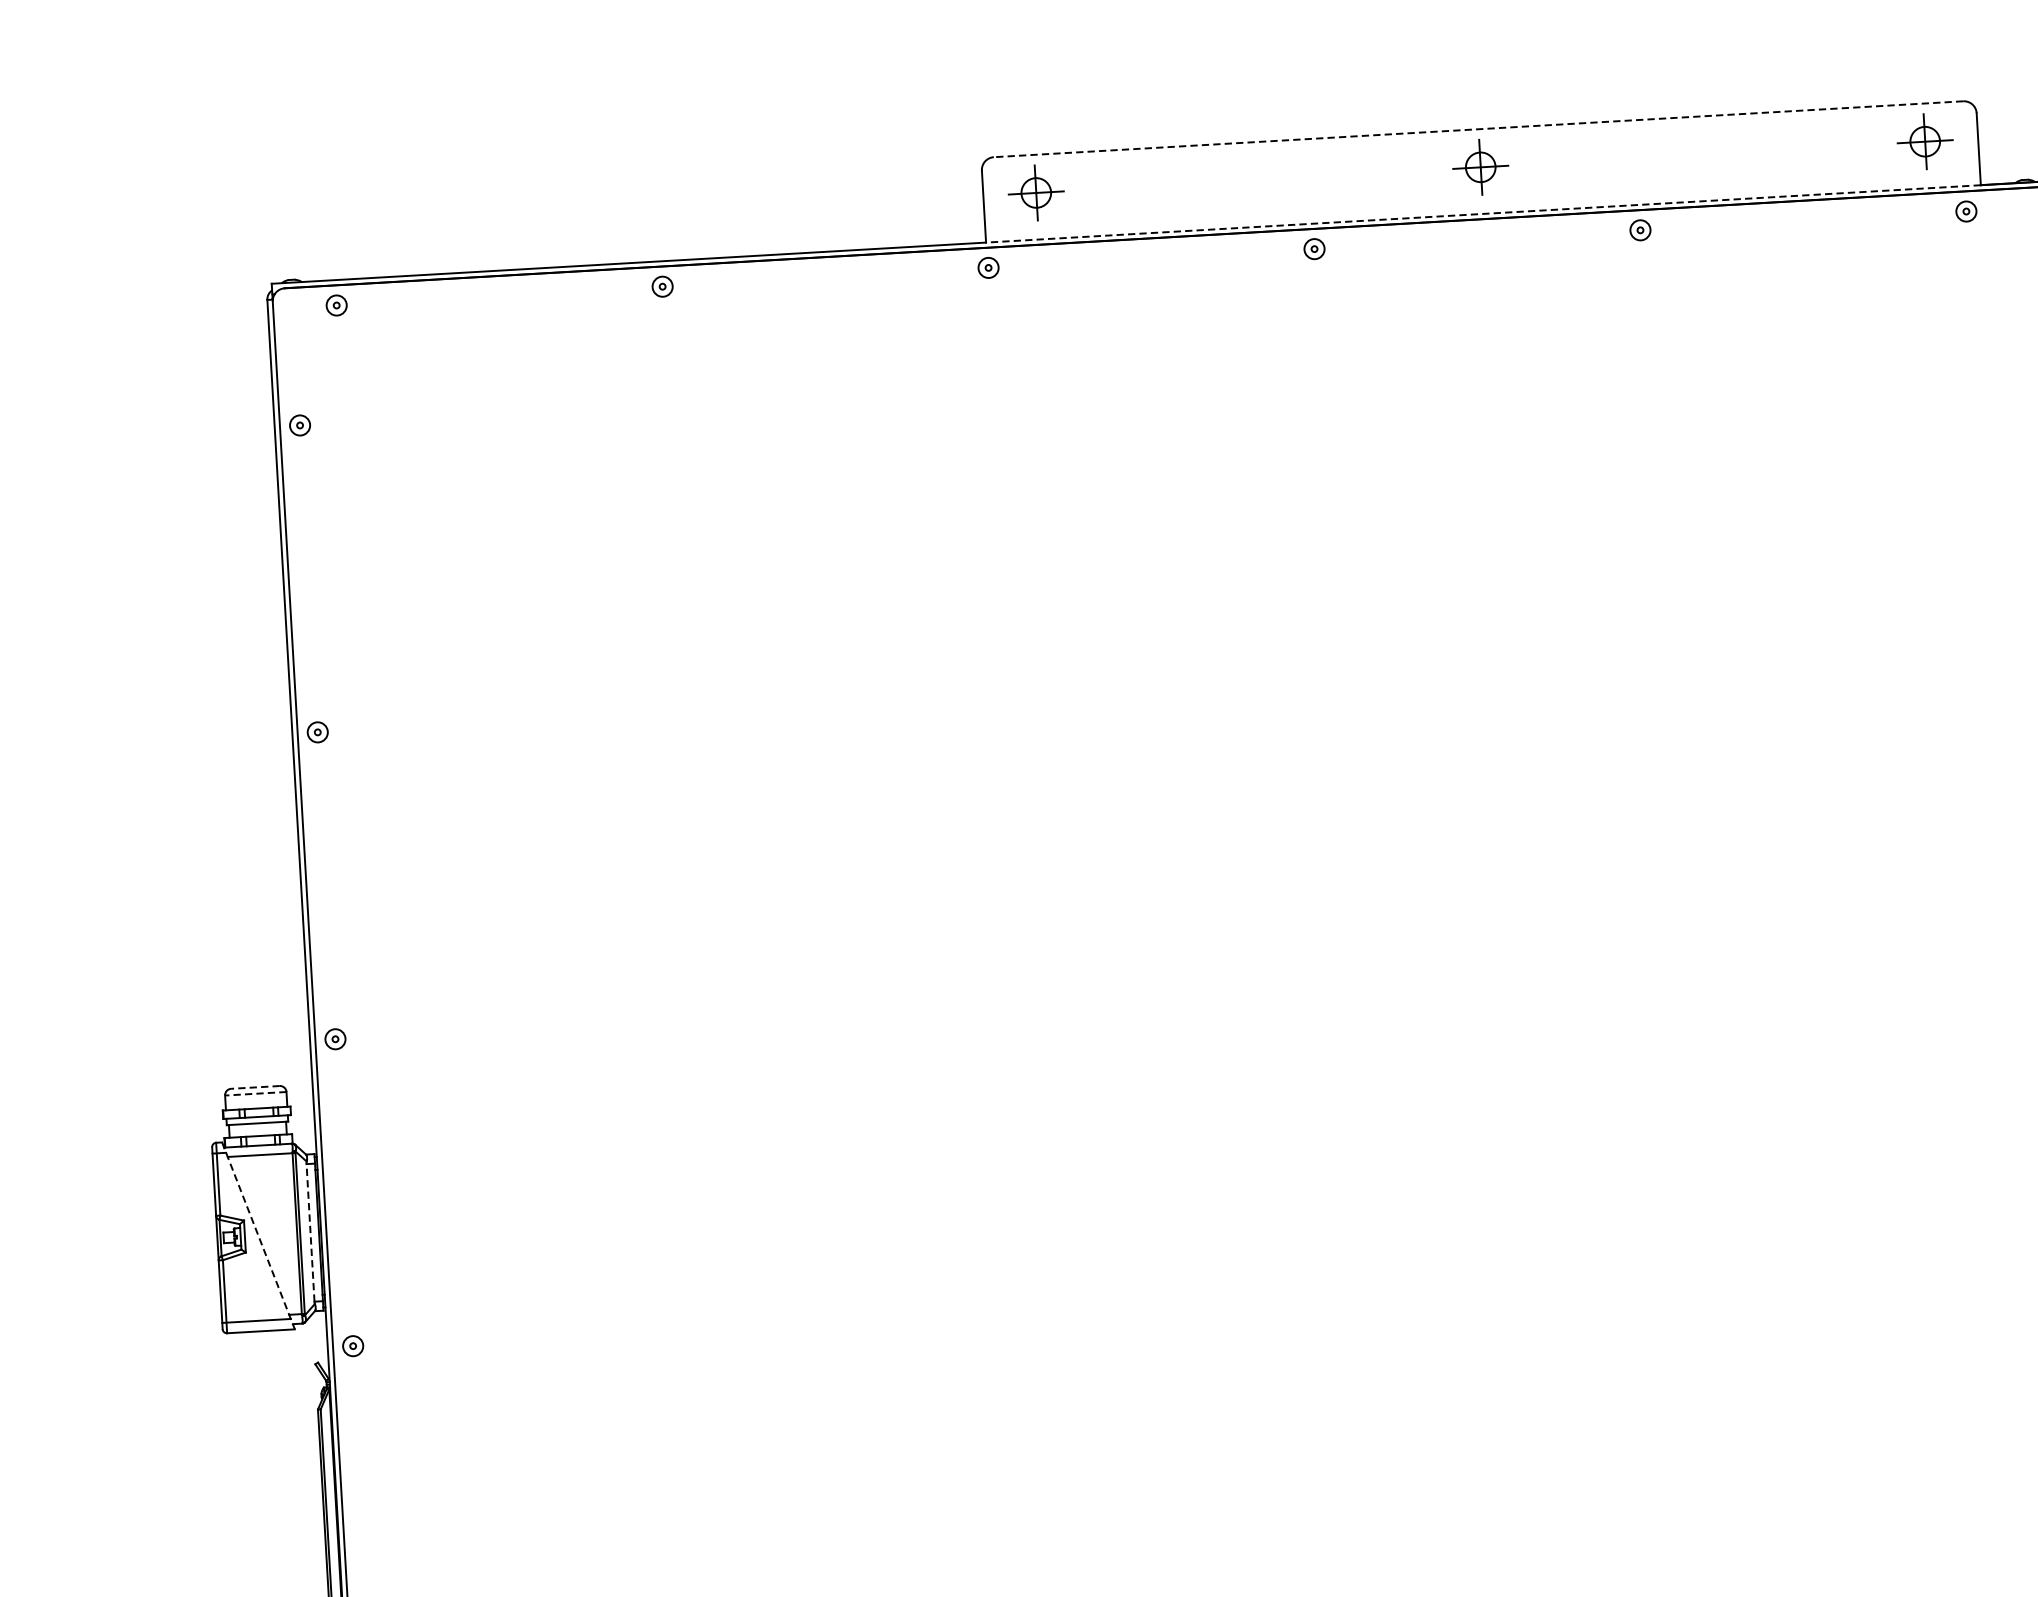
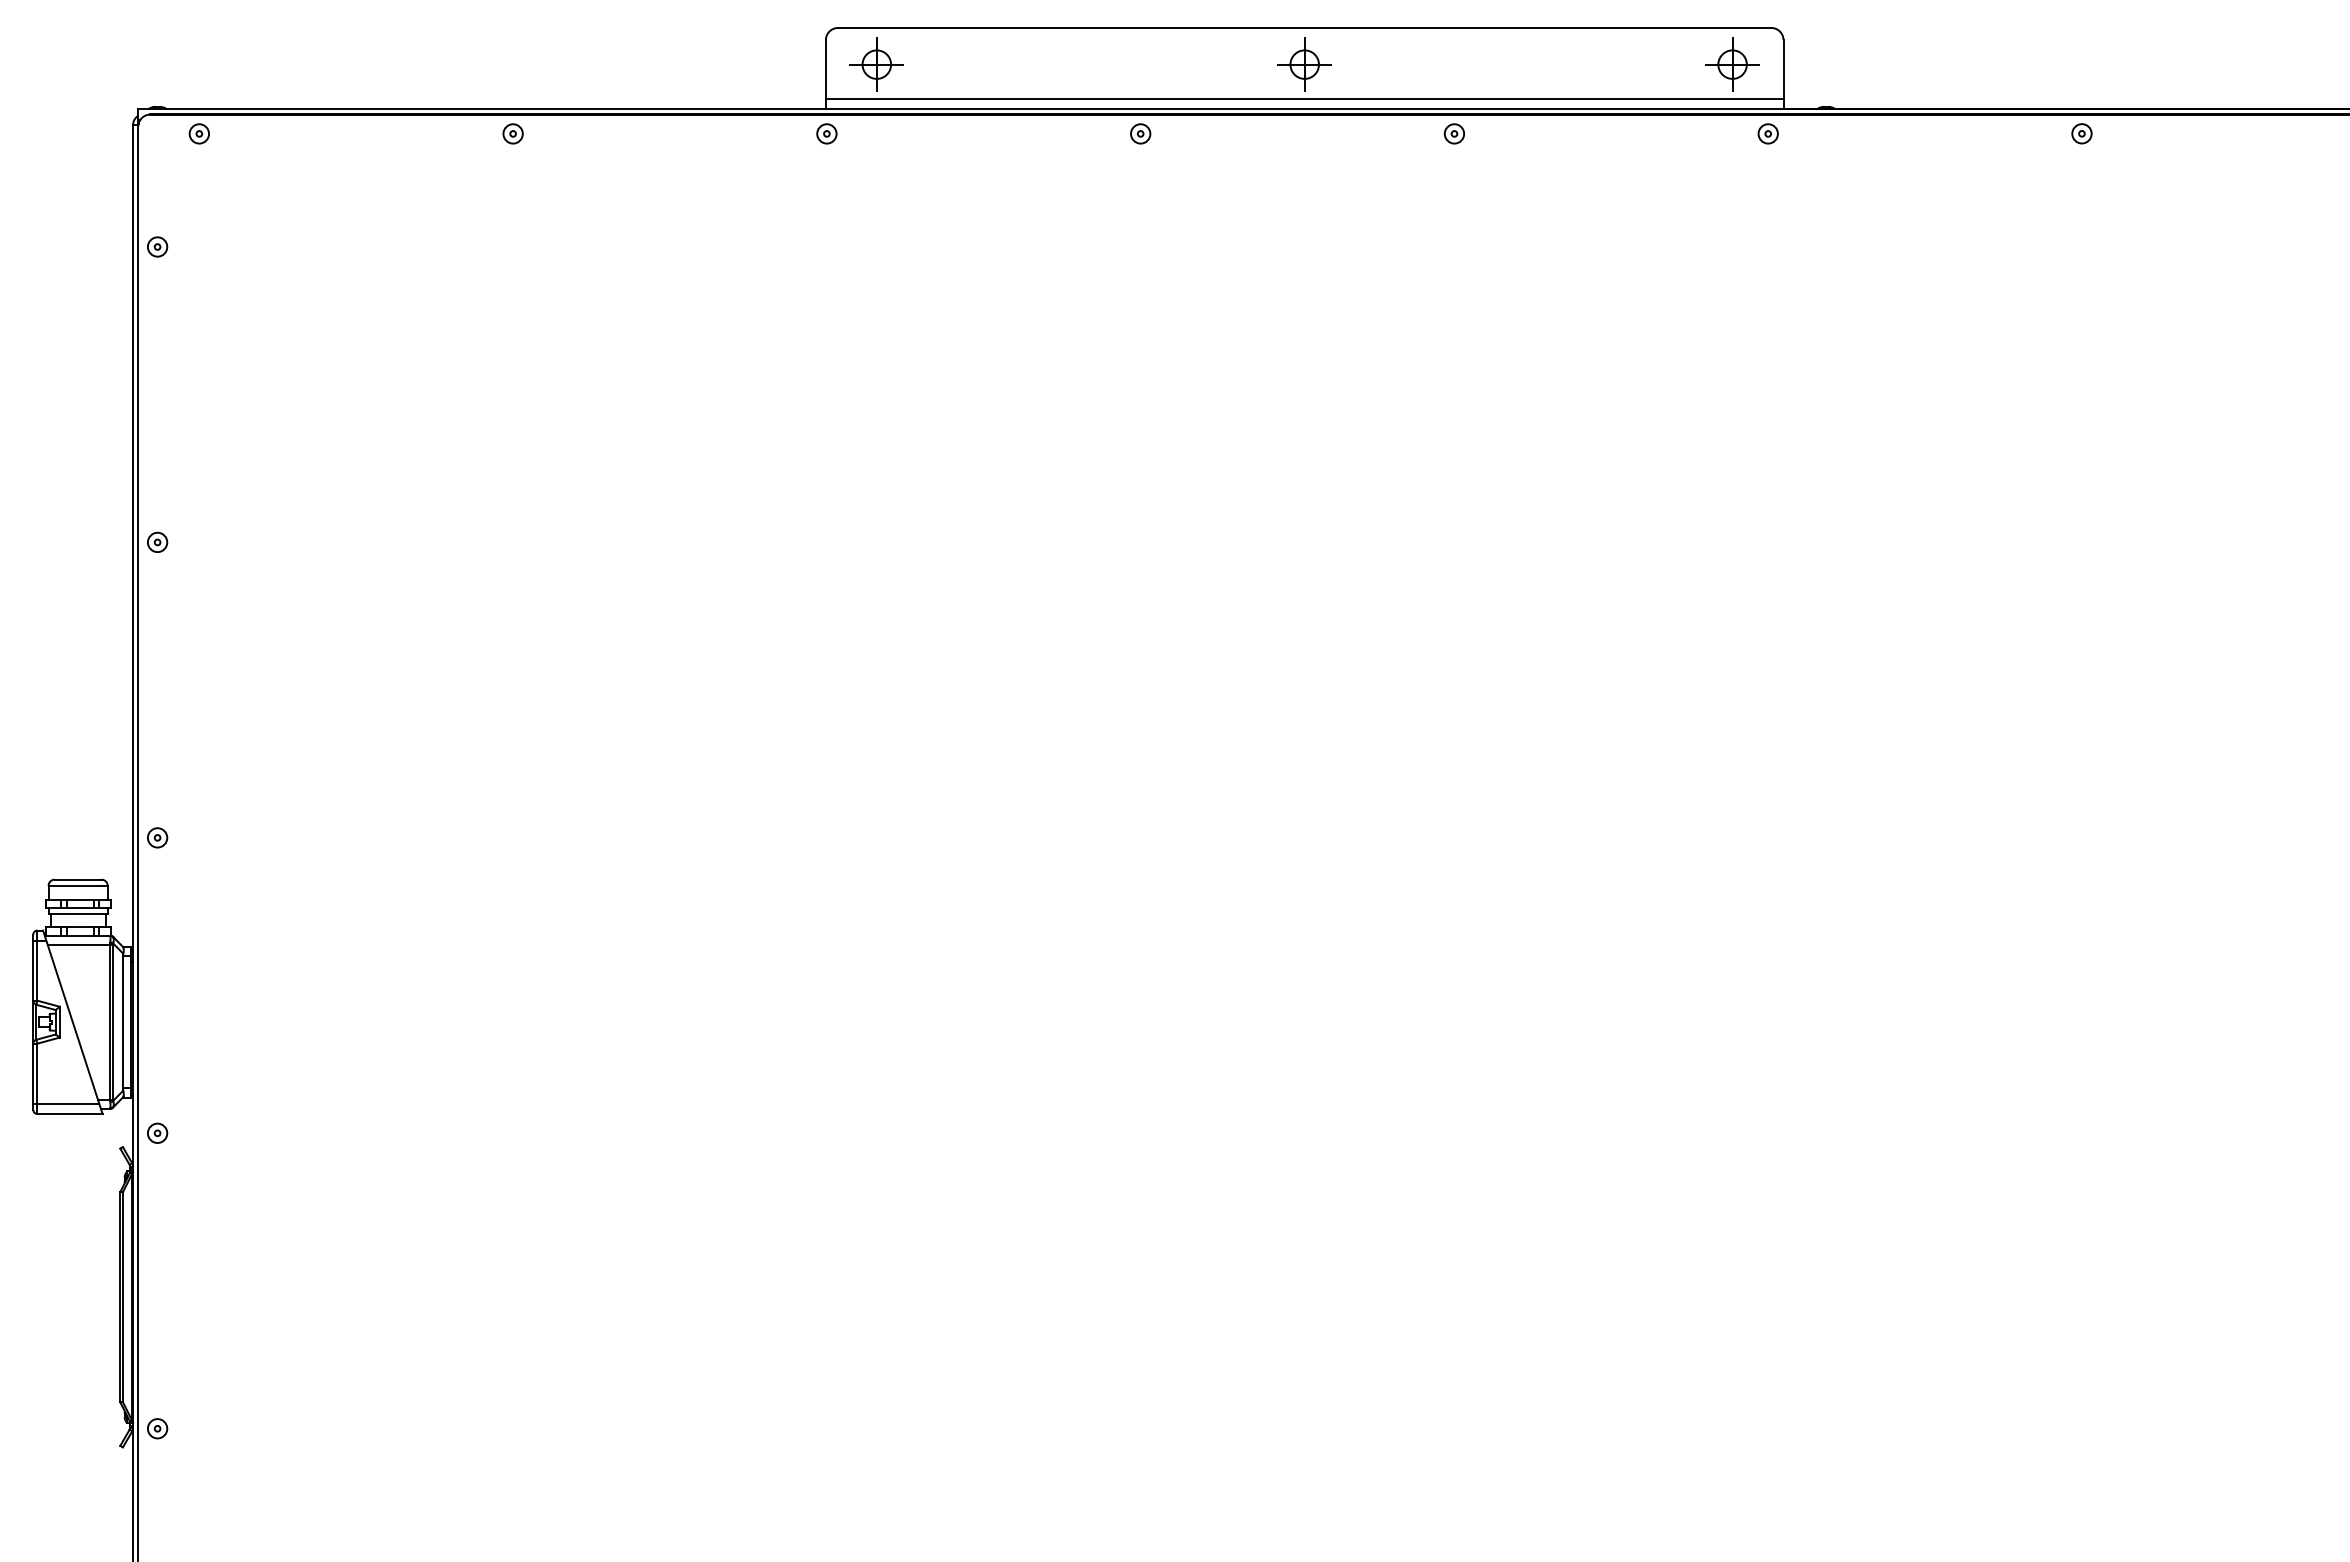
line: (1478, 128) -> (1304, 27), dashed -> solid
line: (1482, 203) -> (1304, 99), added
line: (1483, 213) -> (1304, 109), dashed -> solid
line: (254, 1087) -> (77, 879), dashed -> solid
line: (256, 1093) -> (78, 885), dashed -> solid
line: (310, 1232) -> (122, 1021), dashed -> solid
line: (258, 1236) -> (72, 1022), dashed -> solid

